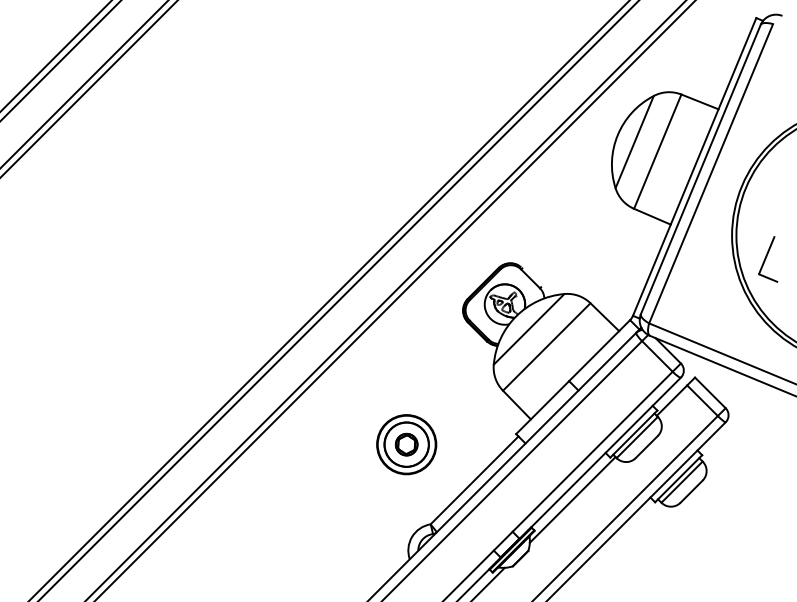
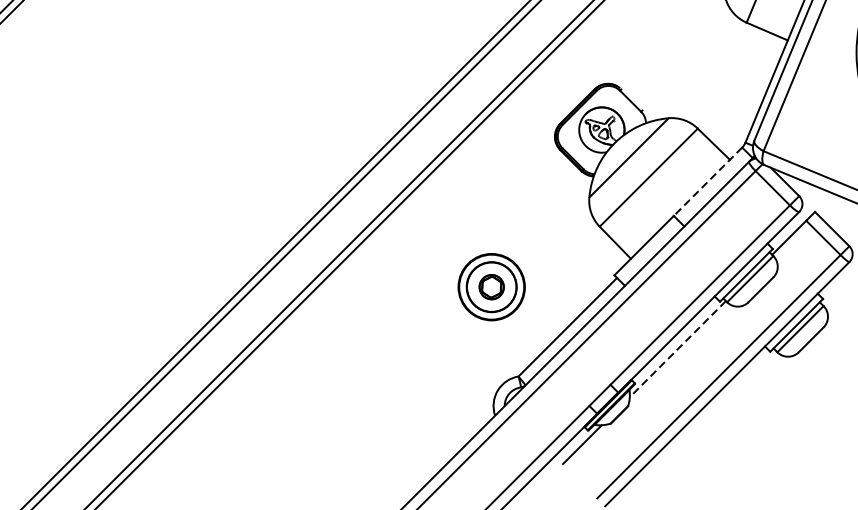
line: (599, 351) -> (707, 182), solid -> dashed
line: (572, 499) -> (677, 348), solid -> dashed

